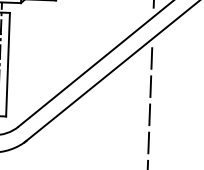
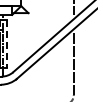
line: (8, 66) -> (7, 44), solid -> dashed

